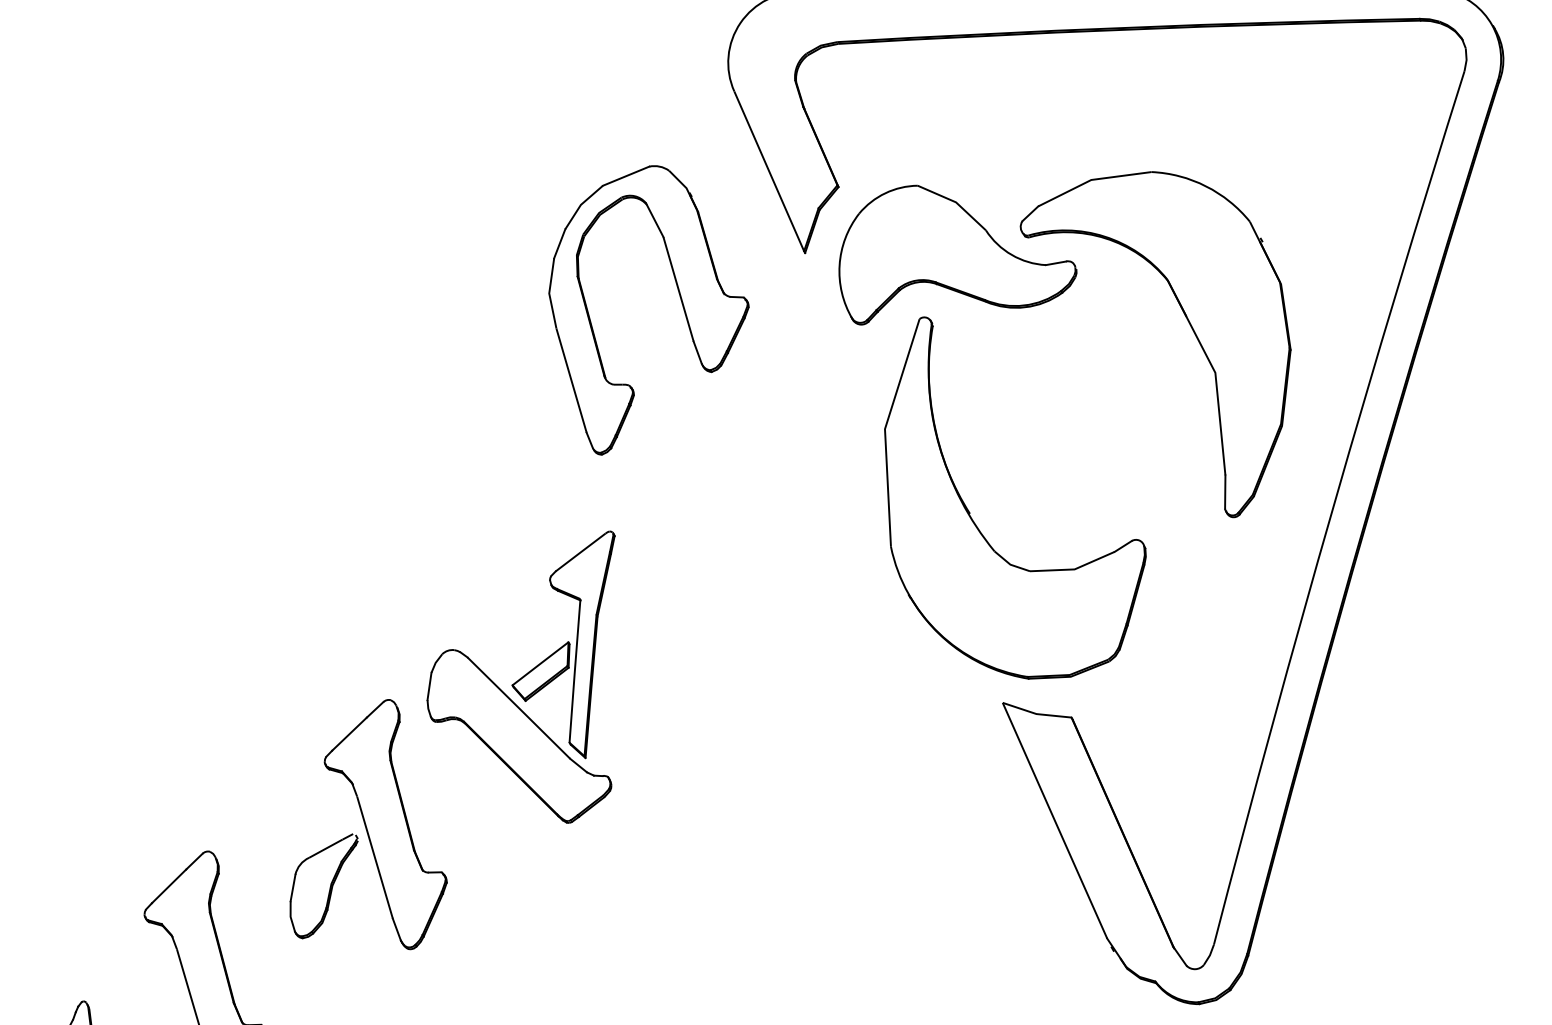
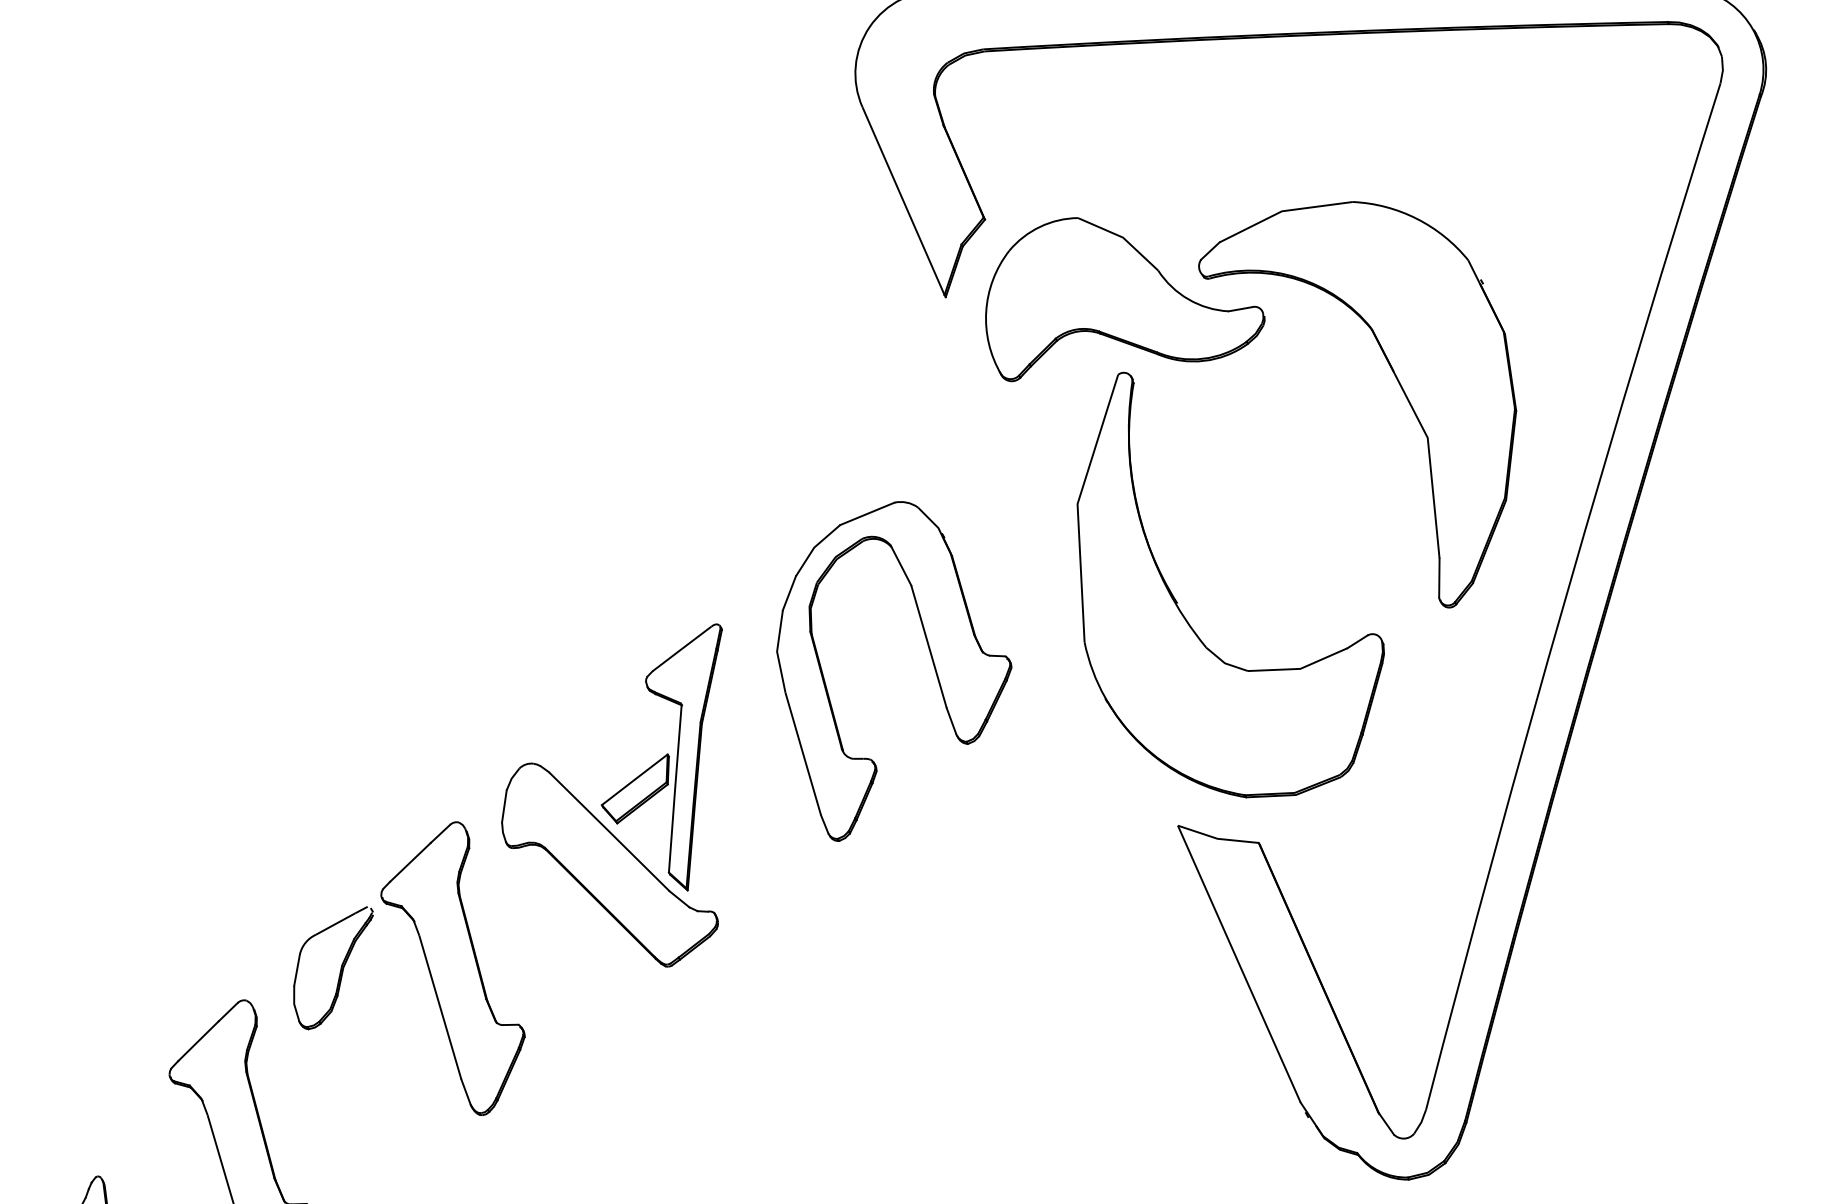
part: (681, 303) -> (932, 663), moved
part: (976, 523) -> (1184, 615), moved
part: (330, 886) -> (340, 968), moved

